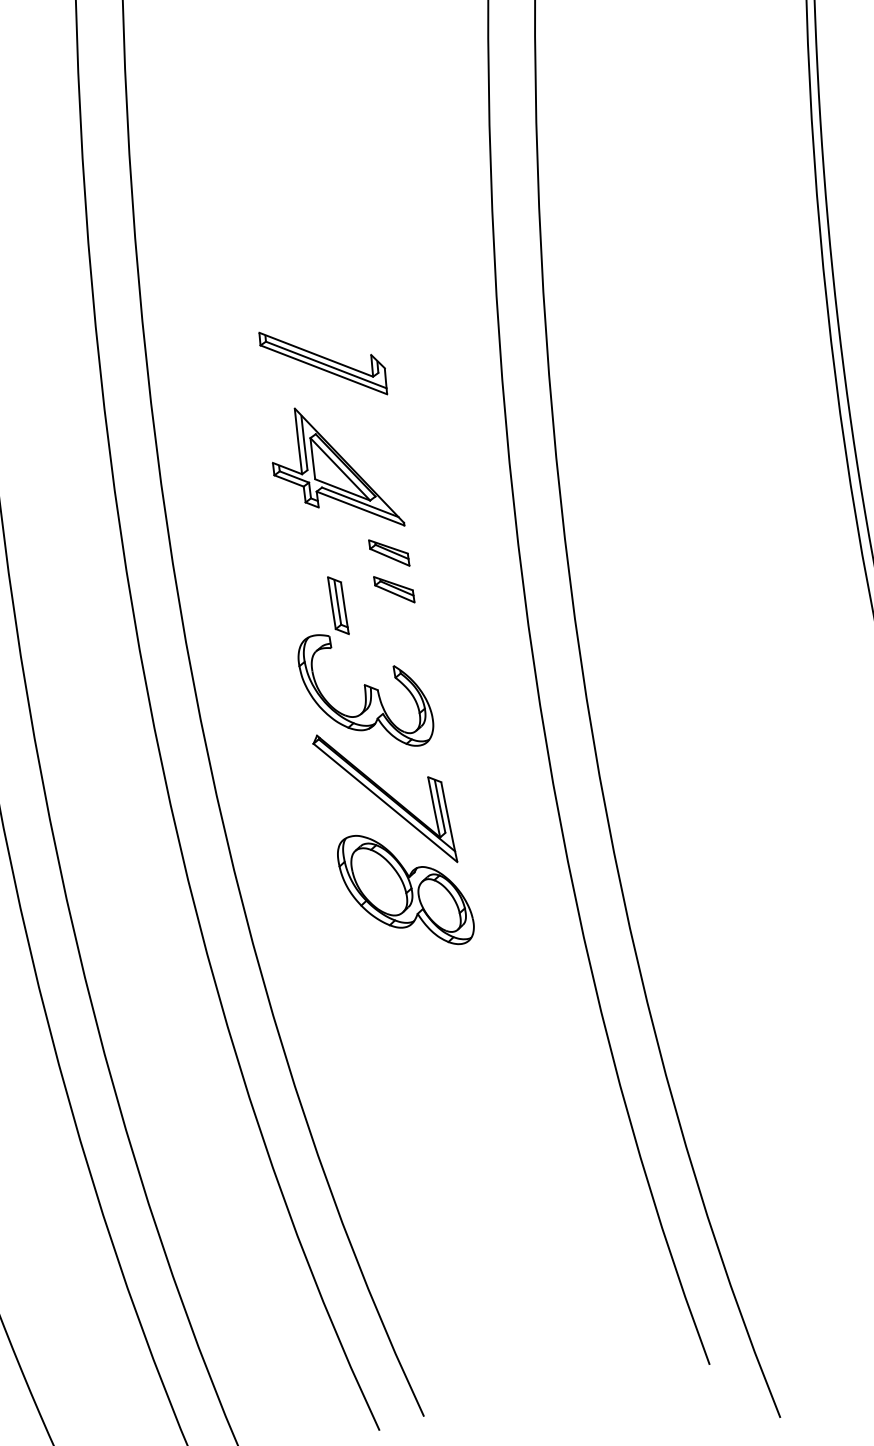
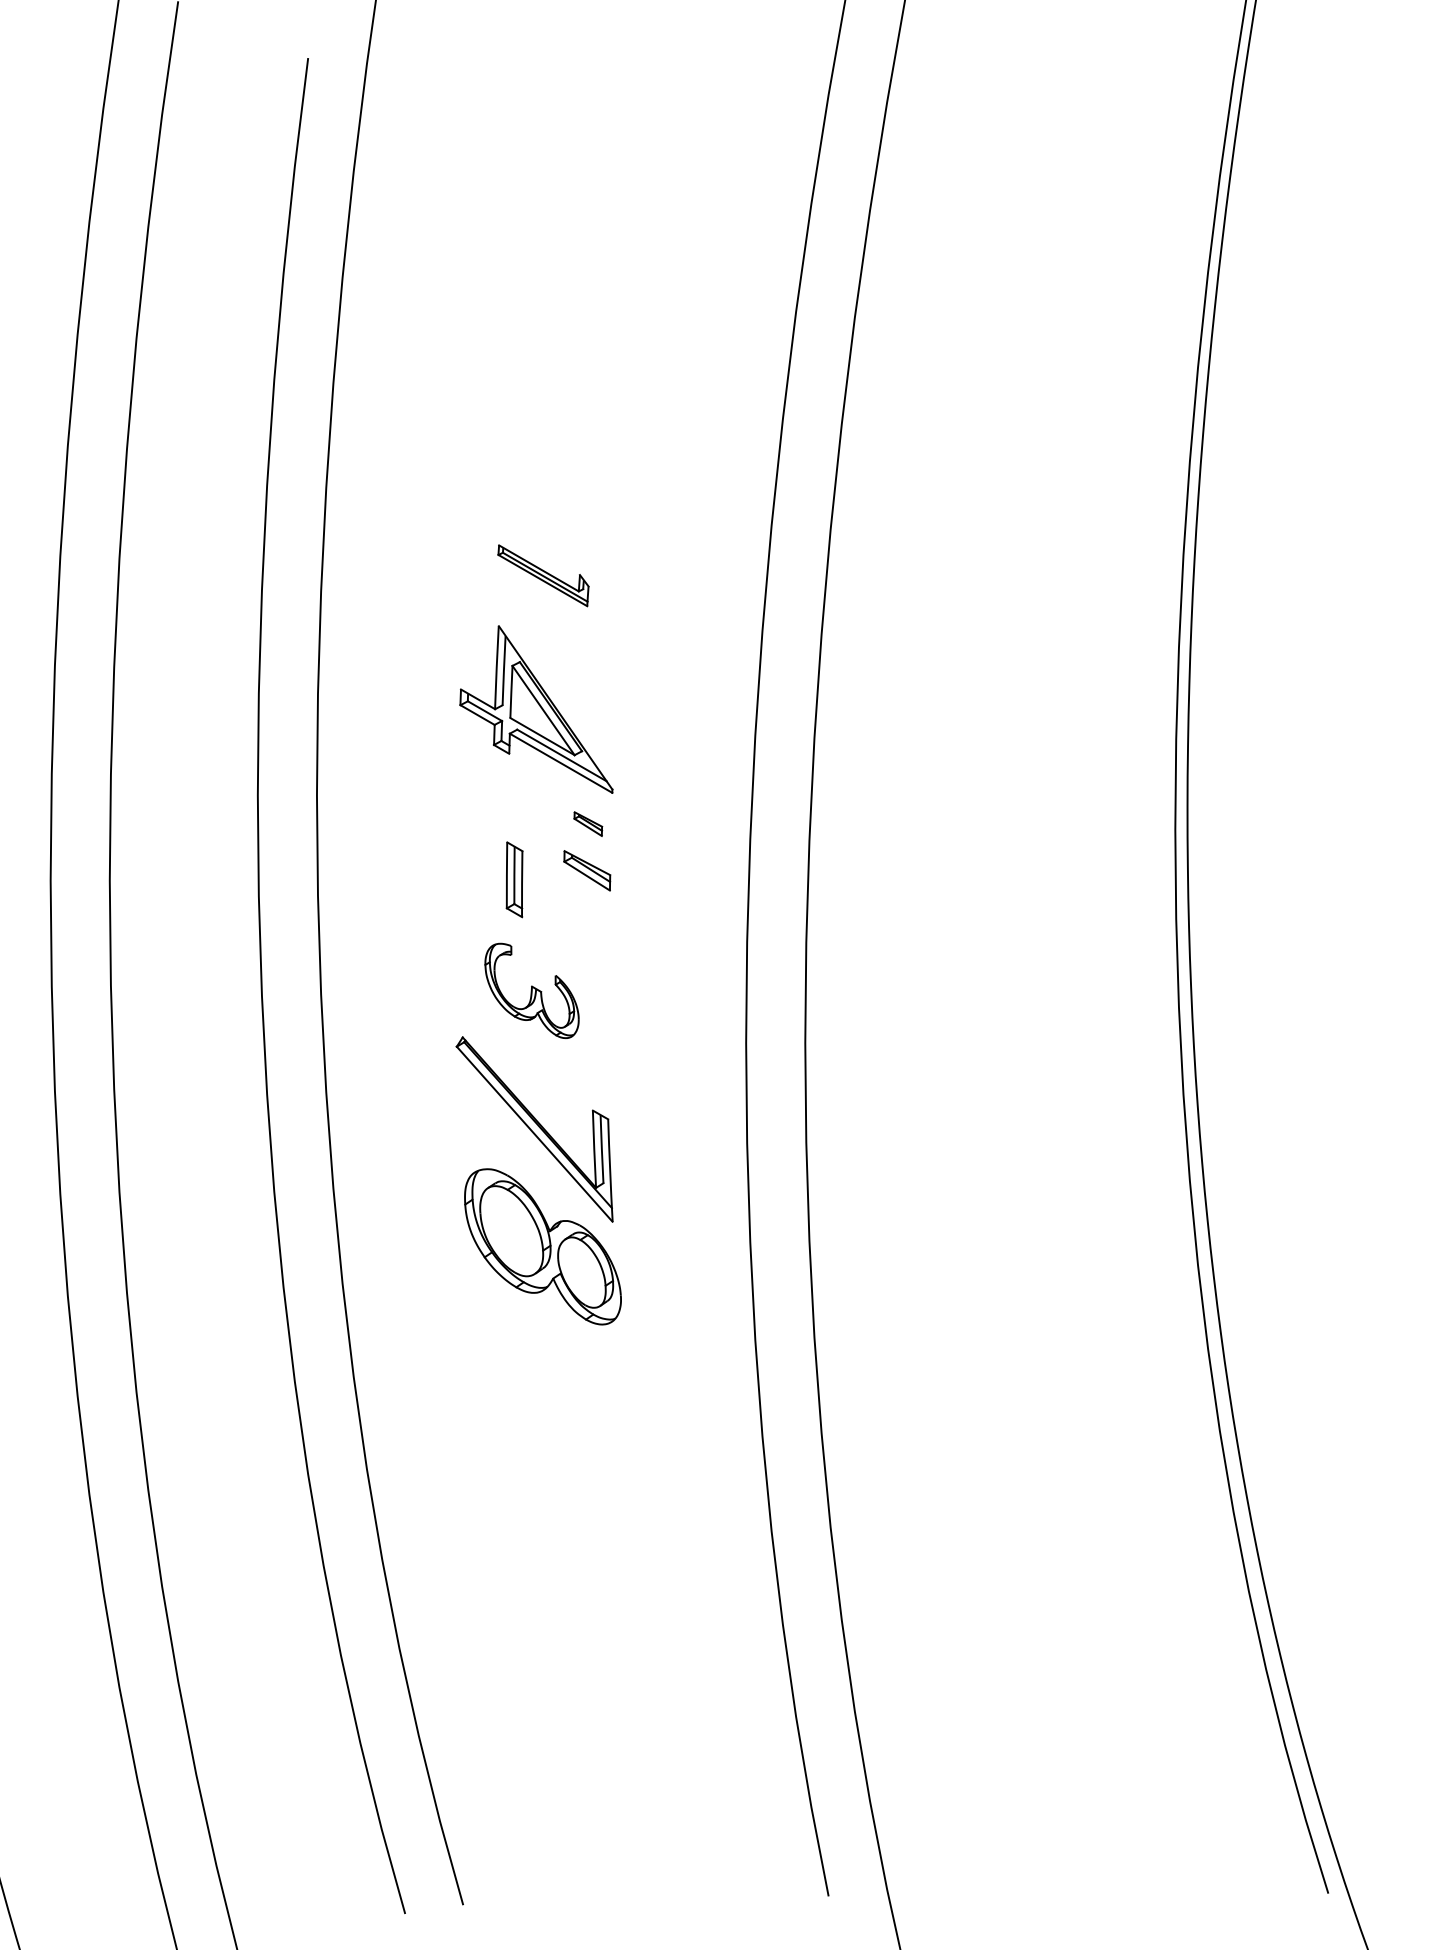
part: (323, 363) -> (543, 575), size x0.6
part: (389, 552) -> (588, 823), size x0.6
part: (365, 690) -> (531, 990), size x0.6

